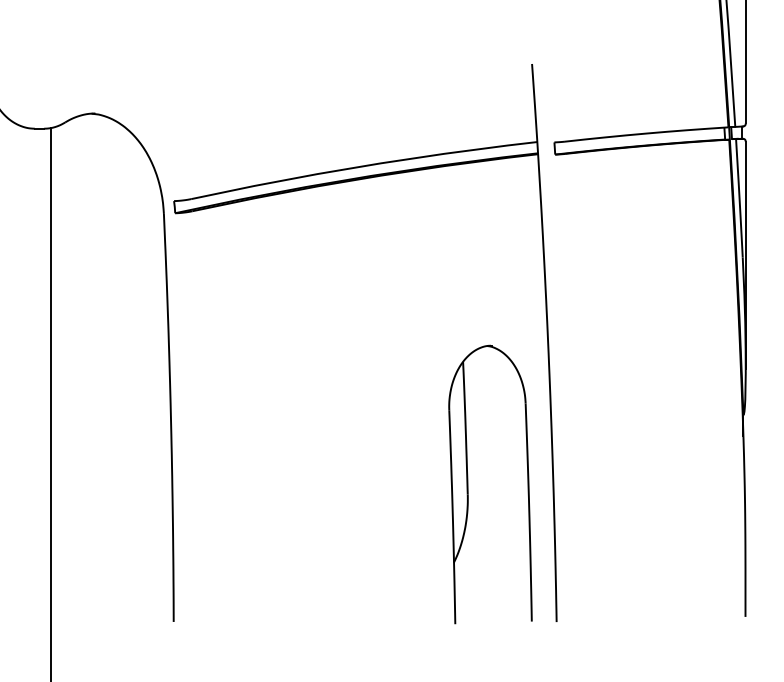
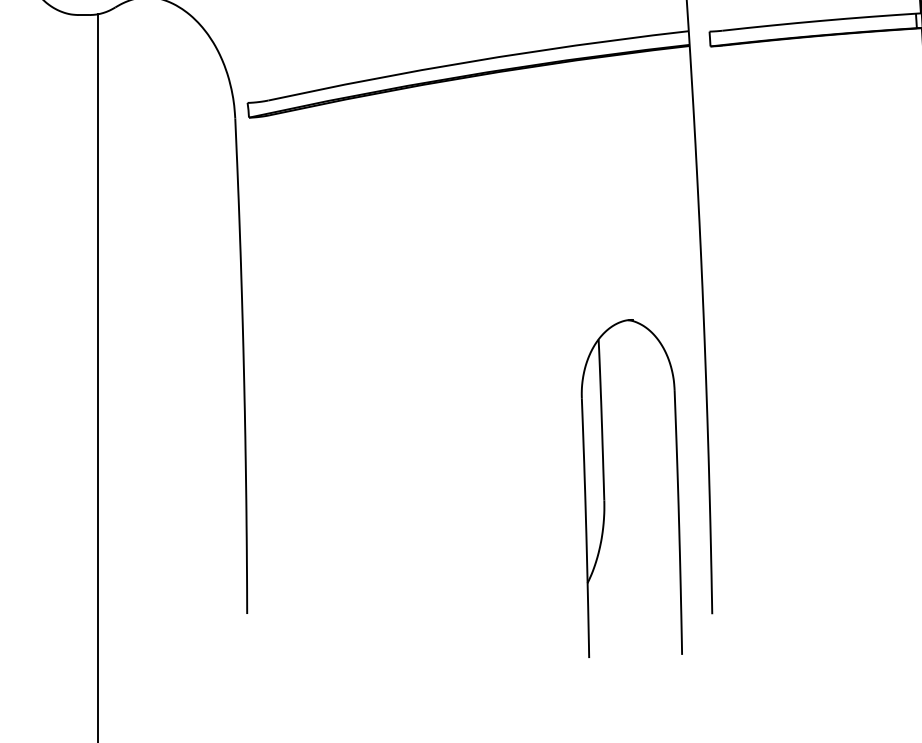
part: (468, 484) -> (605, 488), moved

